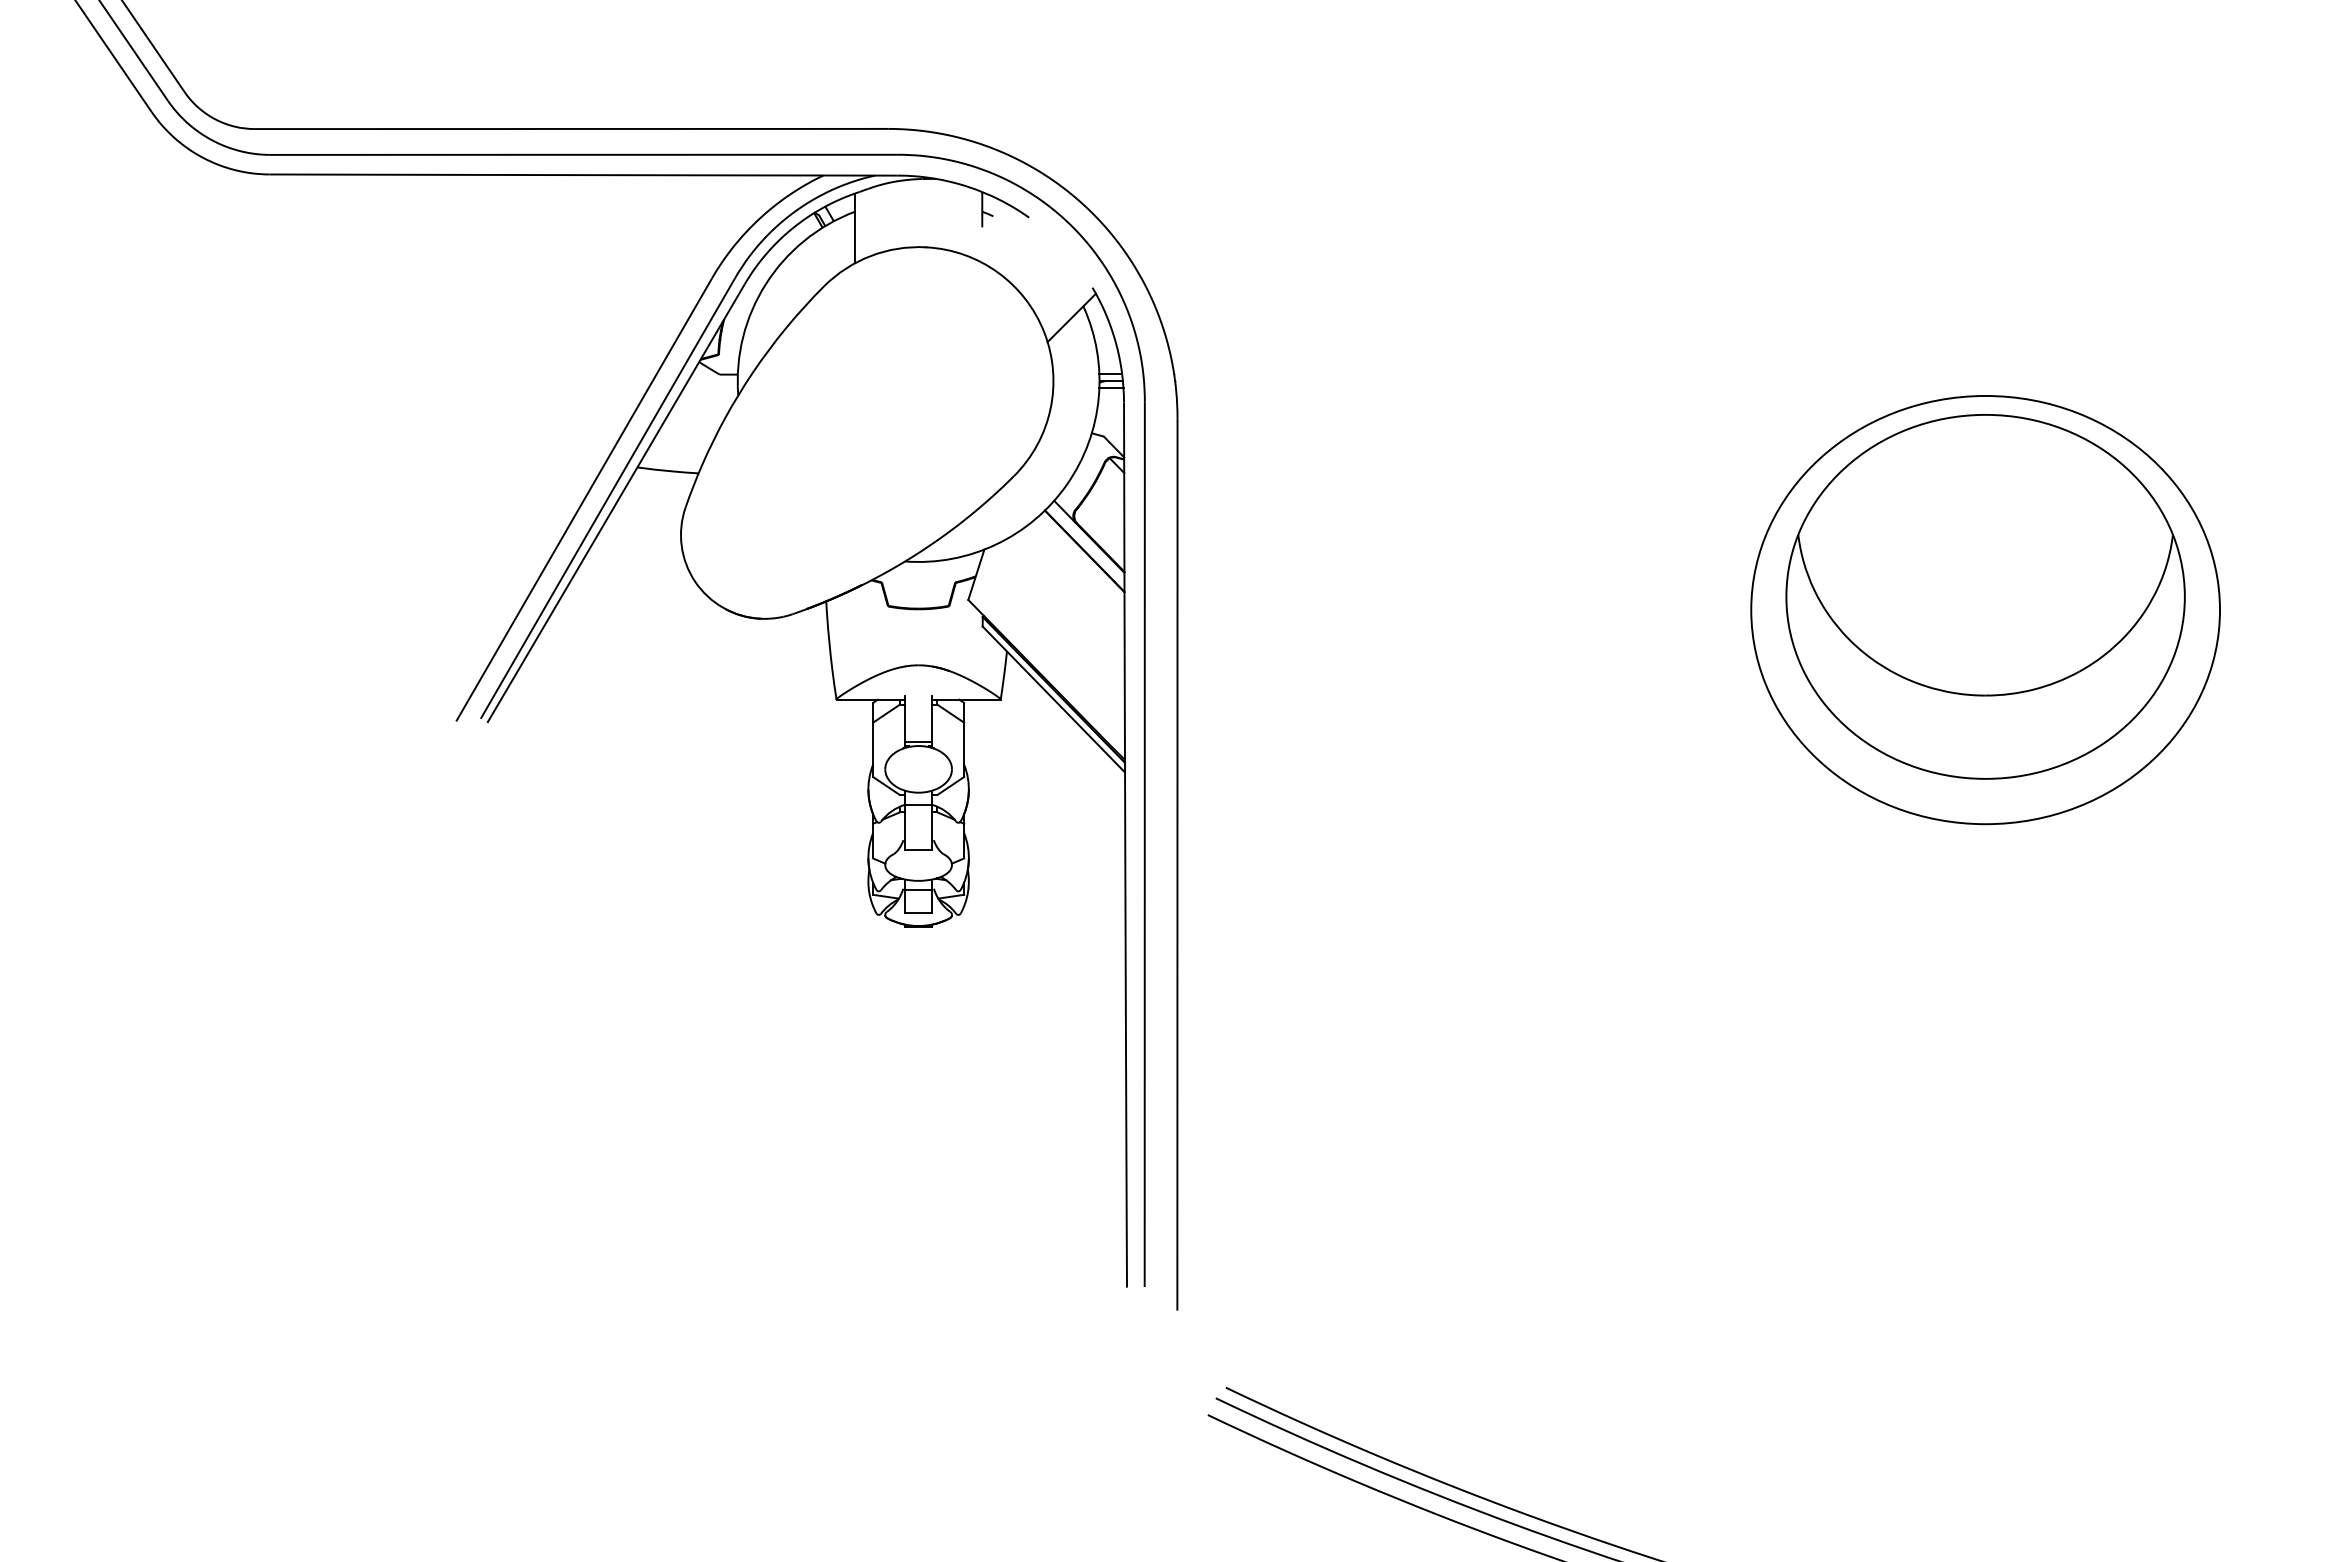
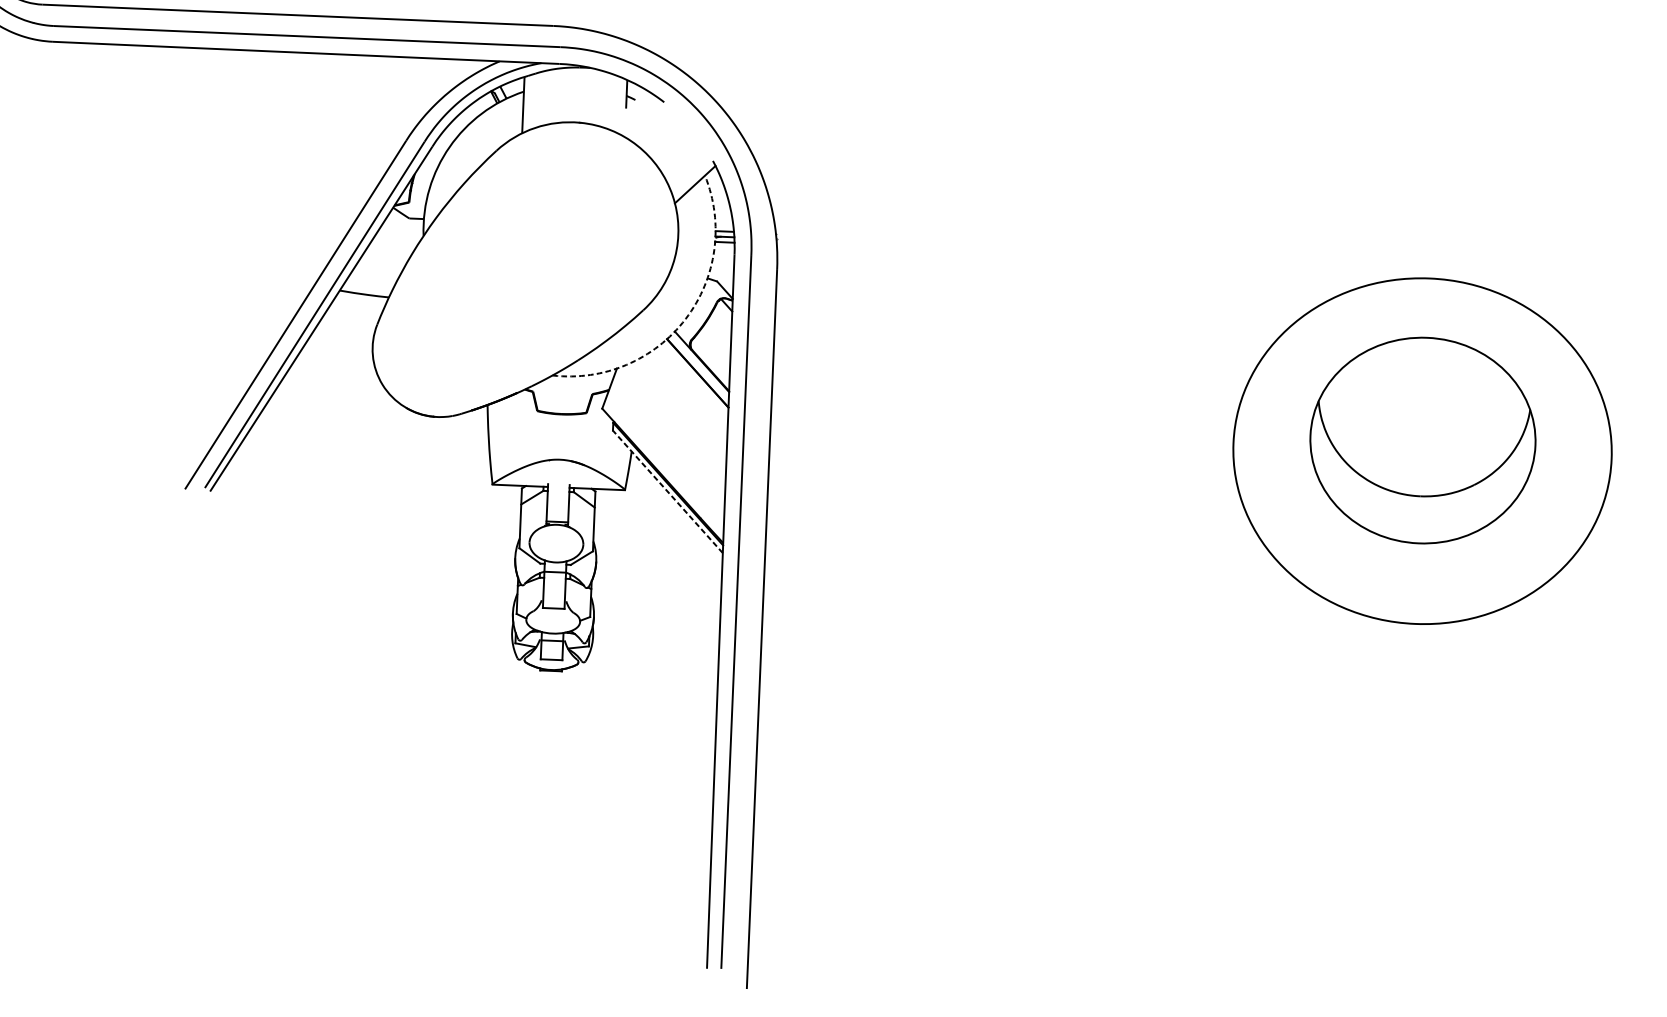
arc: (1066, 484) -> (685, 318), solid -> dashed
part: (1985, 596) -> (1422, 440), size x0.7
line: (1053, 699) -> (667, 491), solid -> dashed

